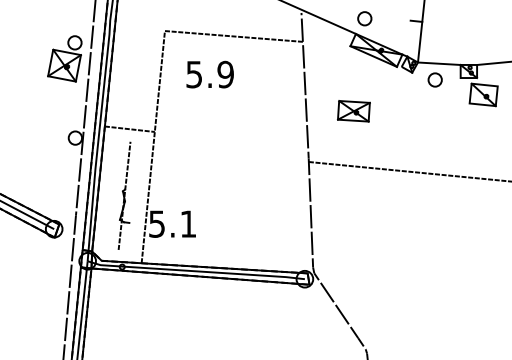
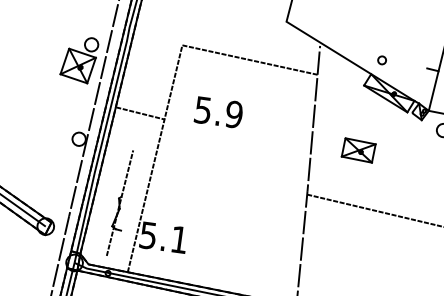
part: (364, 18) -> (381, 59), size x0.6
text: (209, 74) -> (218, 112), moved
line: (129, 128) -> (140, 112), moved

